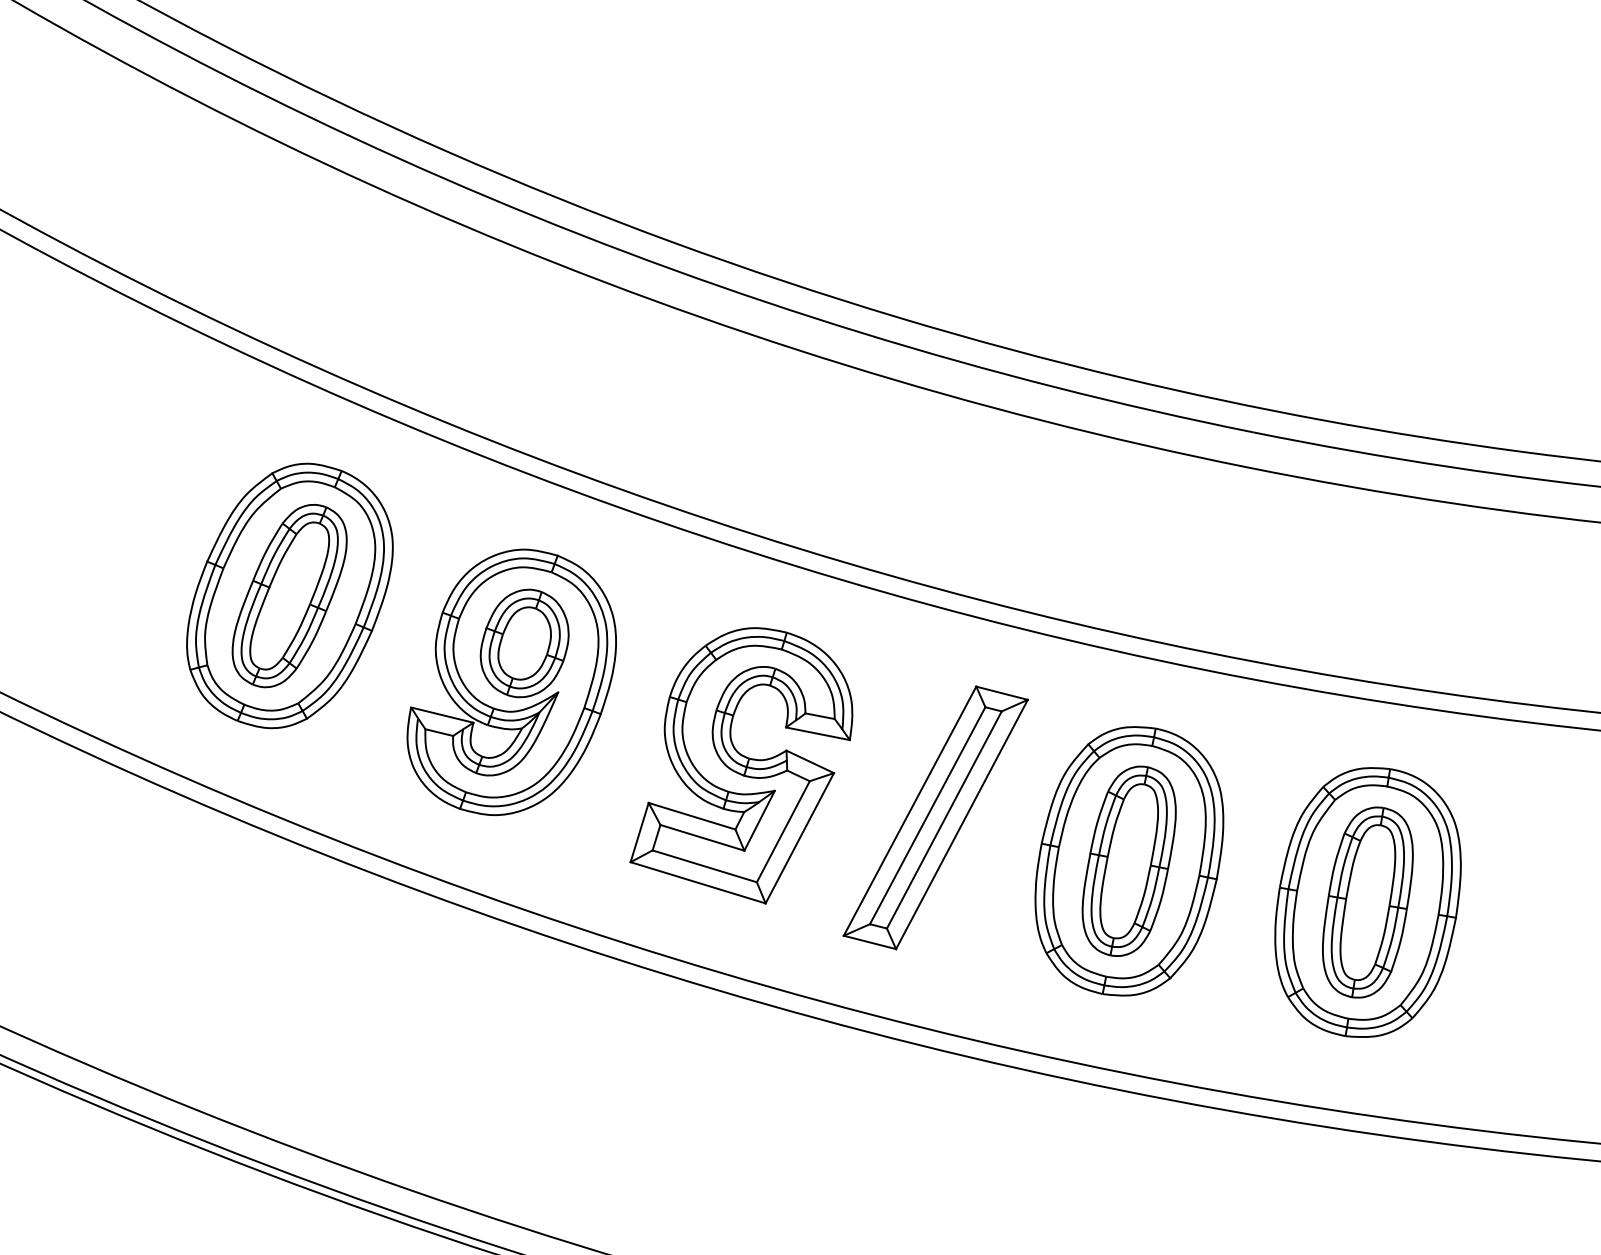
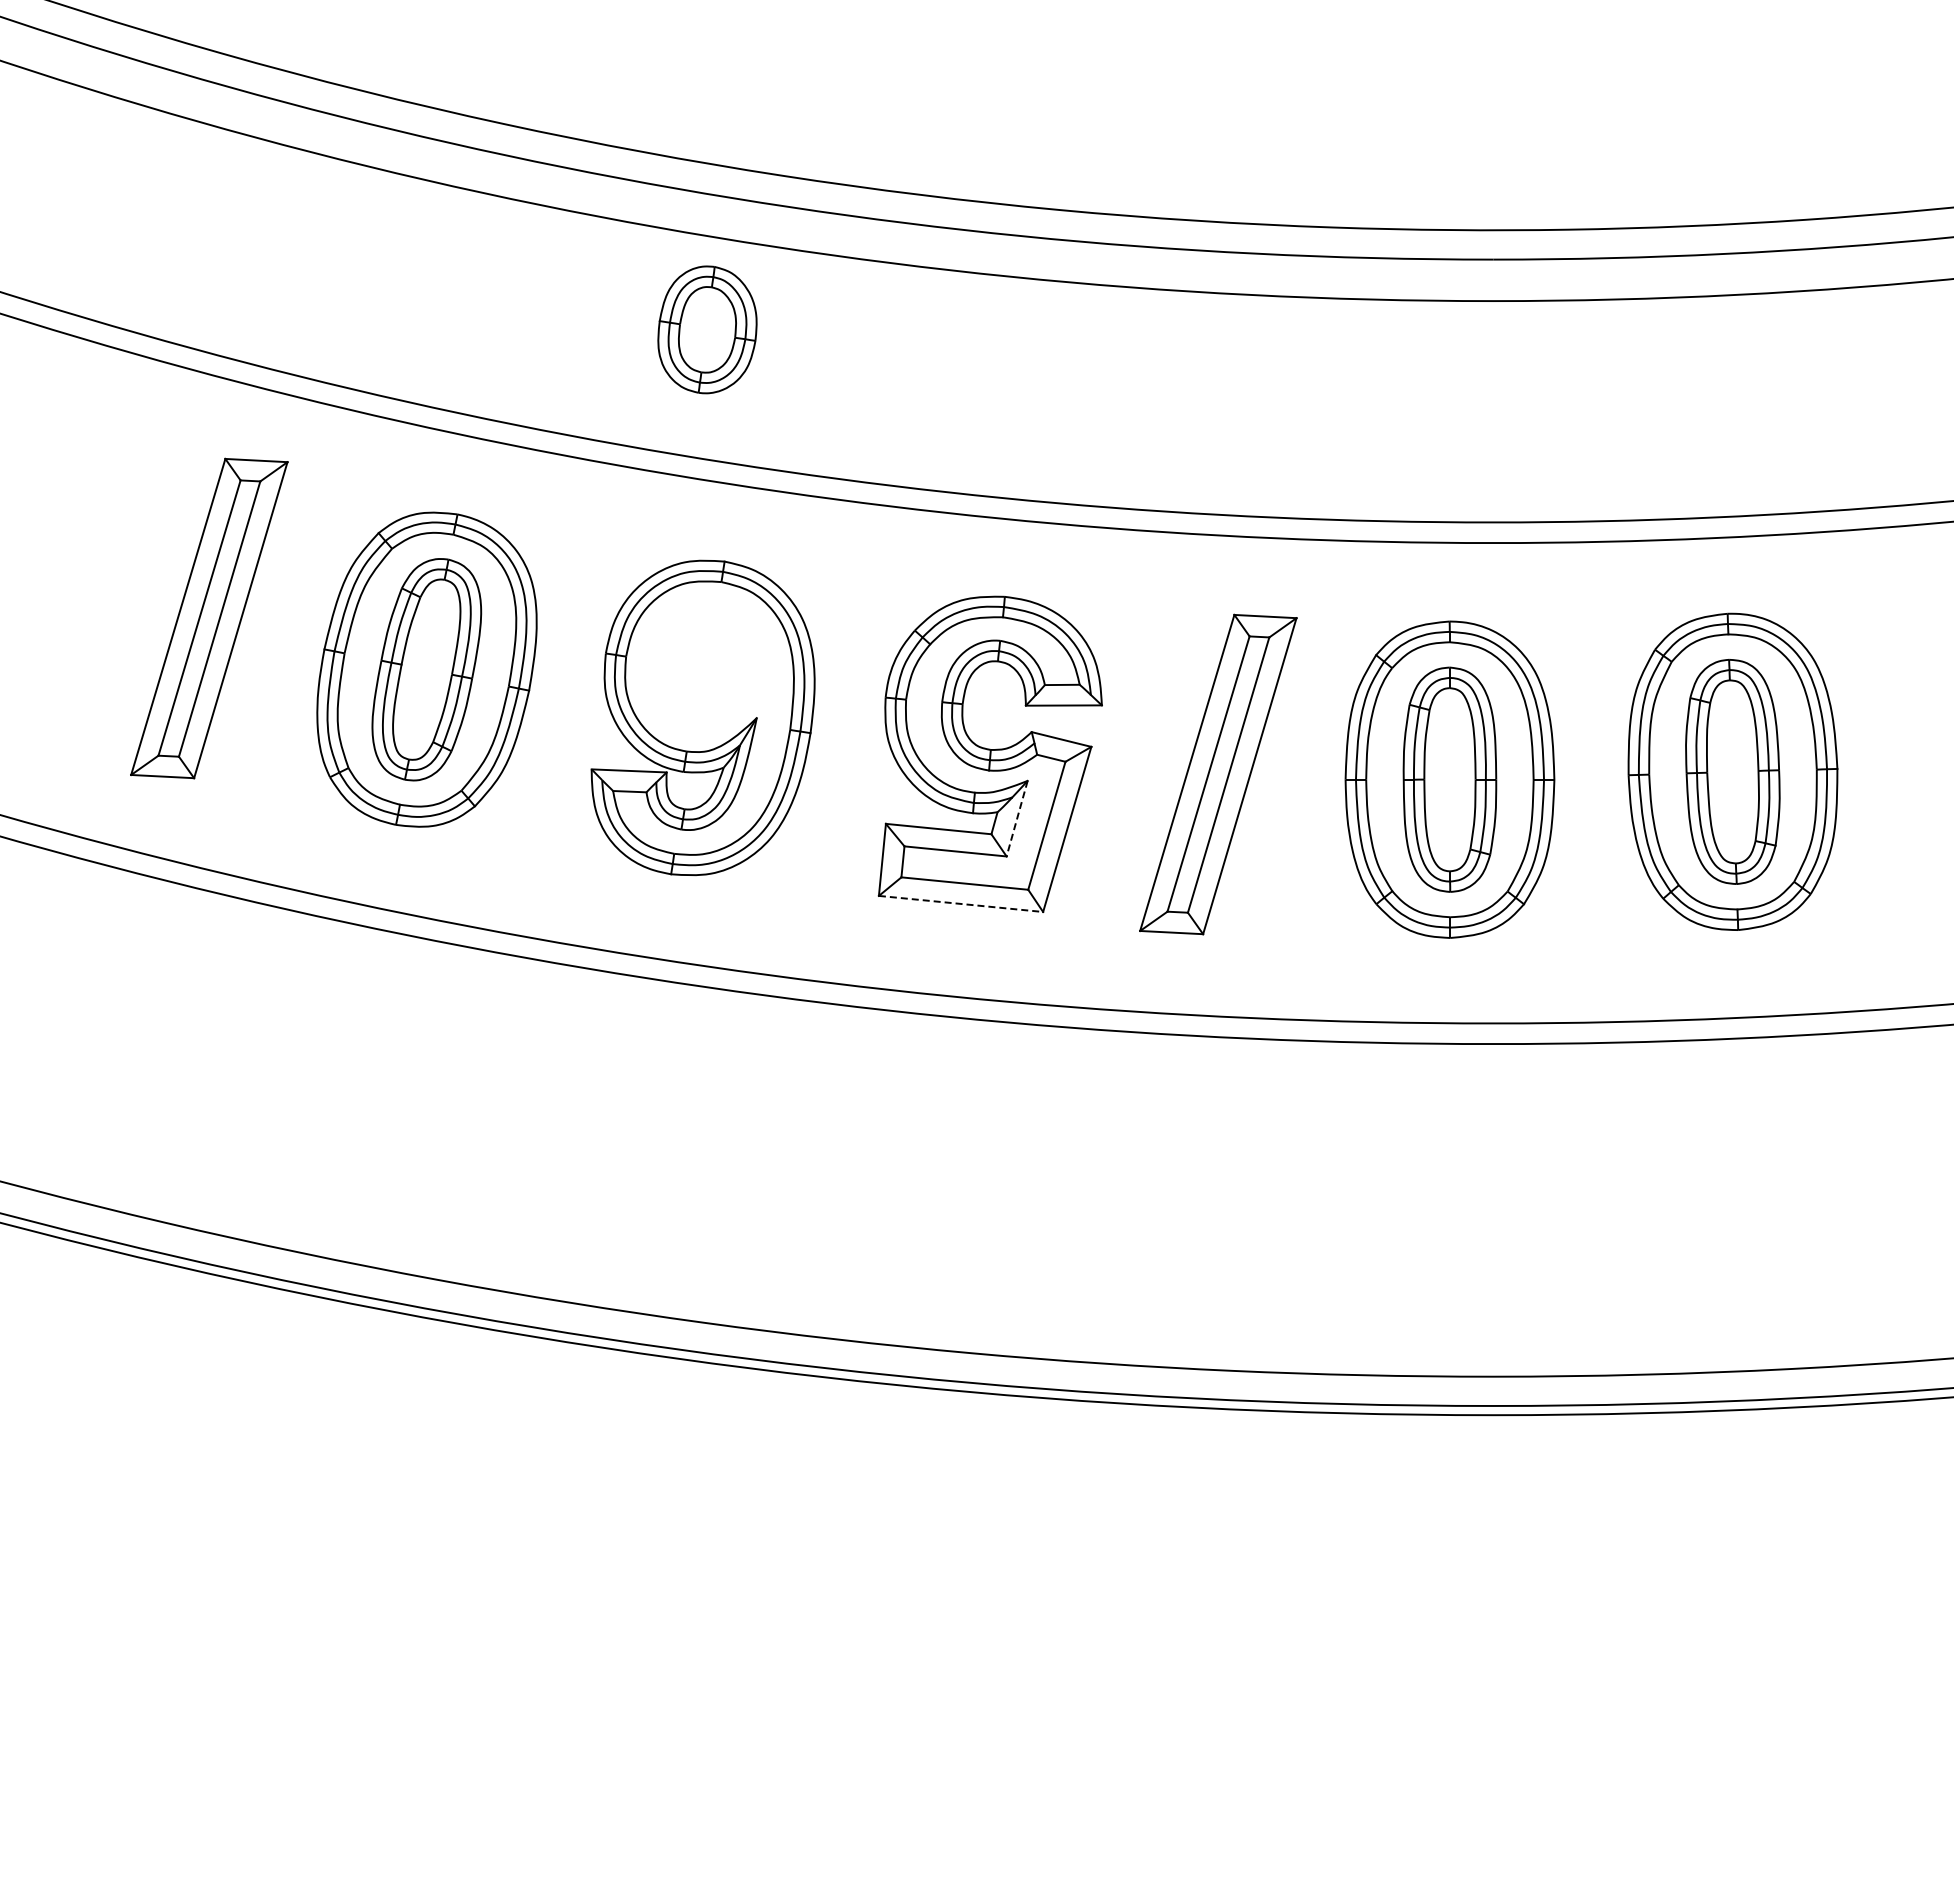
part: (116, 516) -> (209, 618), added
part: (525, 643) -> (707, 329), moved
line: (759, 821) -> (1017, 819), solid -> dashed
line: (698, 882) -> (961, 903), solid -> dashed

